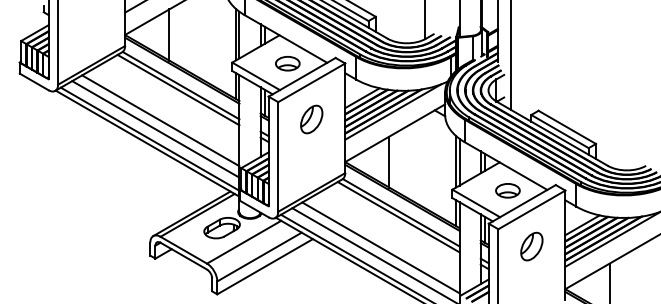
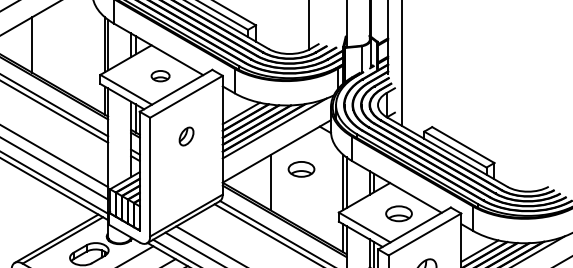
part: (287, 63) -> (160, 75), size x0.7
part: (311, 119) -> (186, 136), size x0.6
part: (417, 149) -> (301, 169), added

